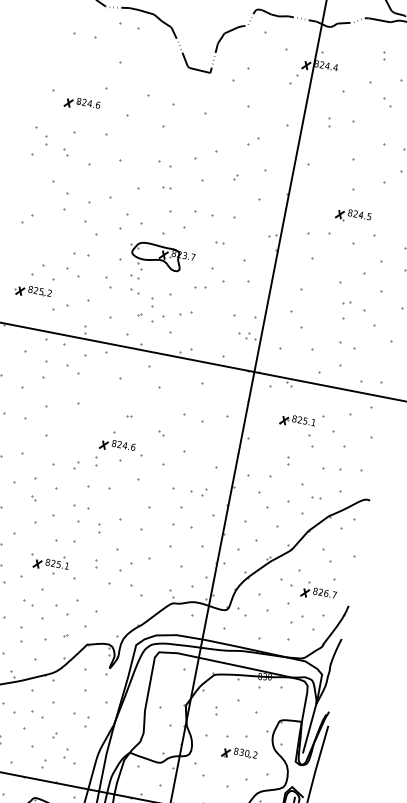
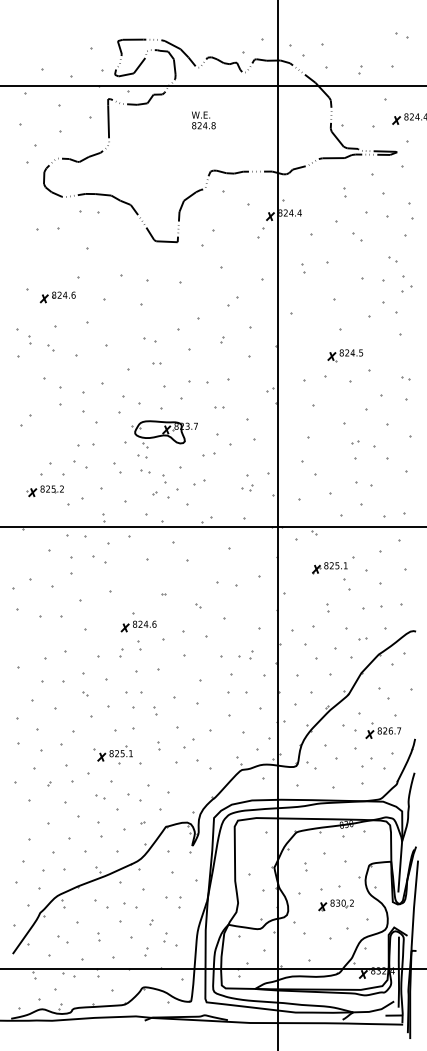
part: (243, 334) -> (247, 487), moved
part: (118, 442) -> (138, 622), moved

